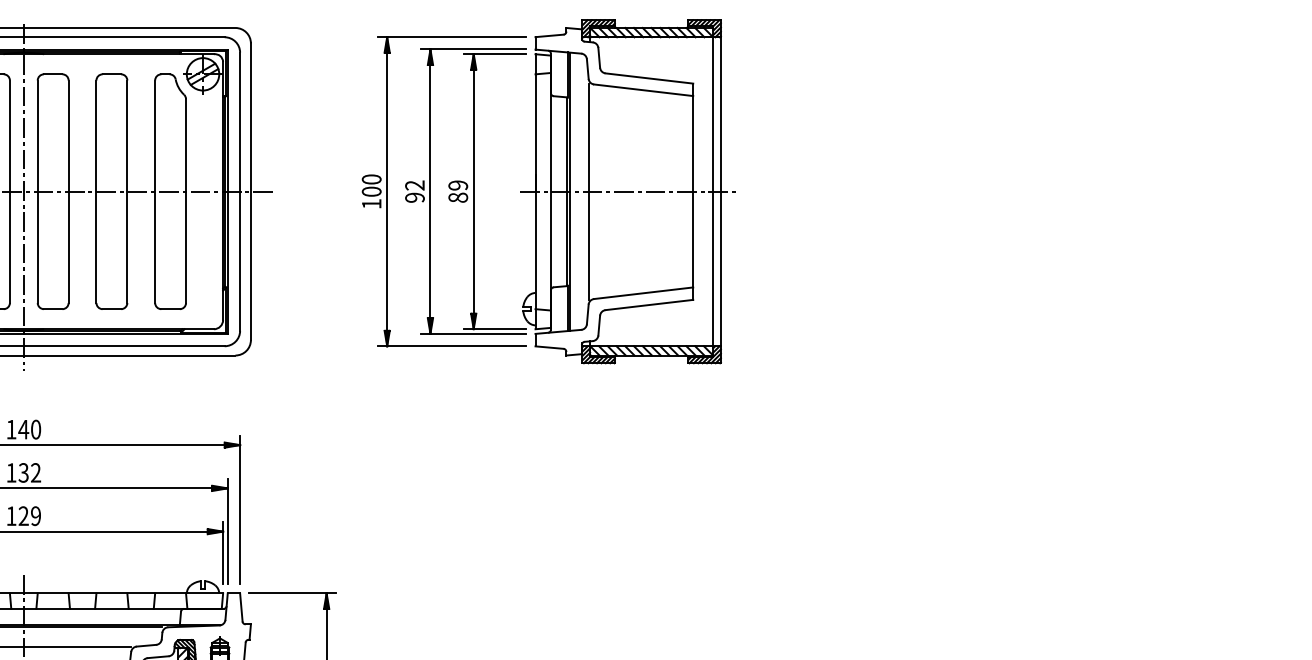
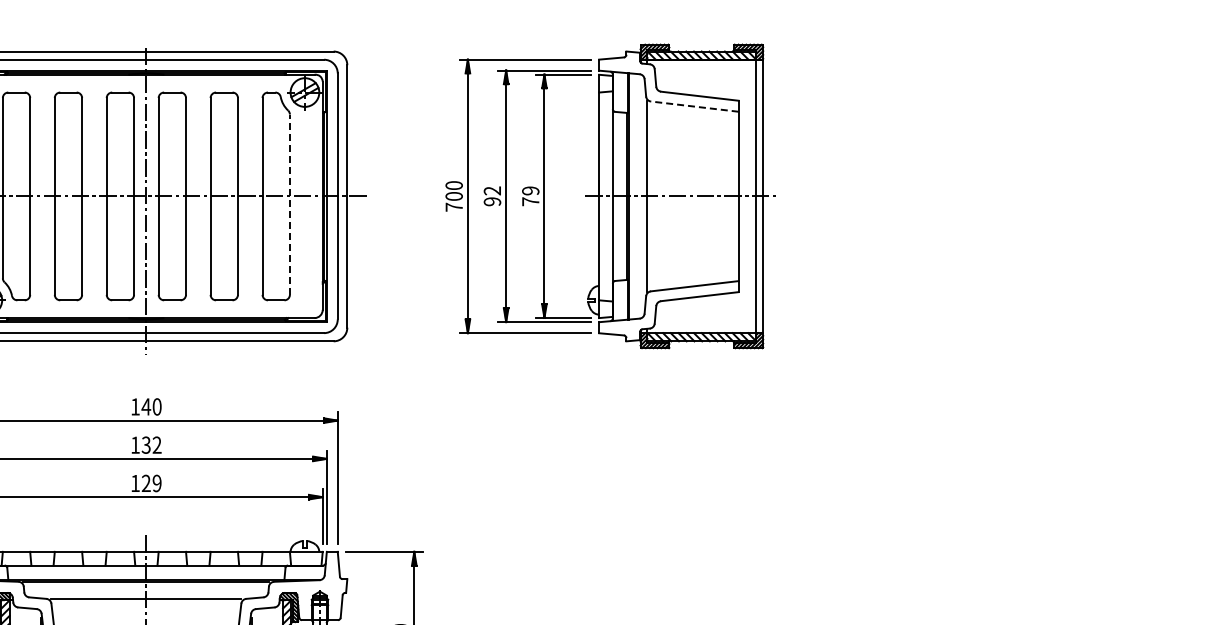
line: (643, 90) -> (694, 106), solid -> dashed
text: (457, 197) -> (530, 201), 89 -> 79
line: (185, 200) -> (289, 204), solid -> dashed
text: (370, 203) -> (453, 206), 100 -> 700

